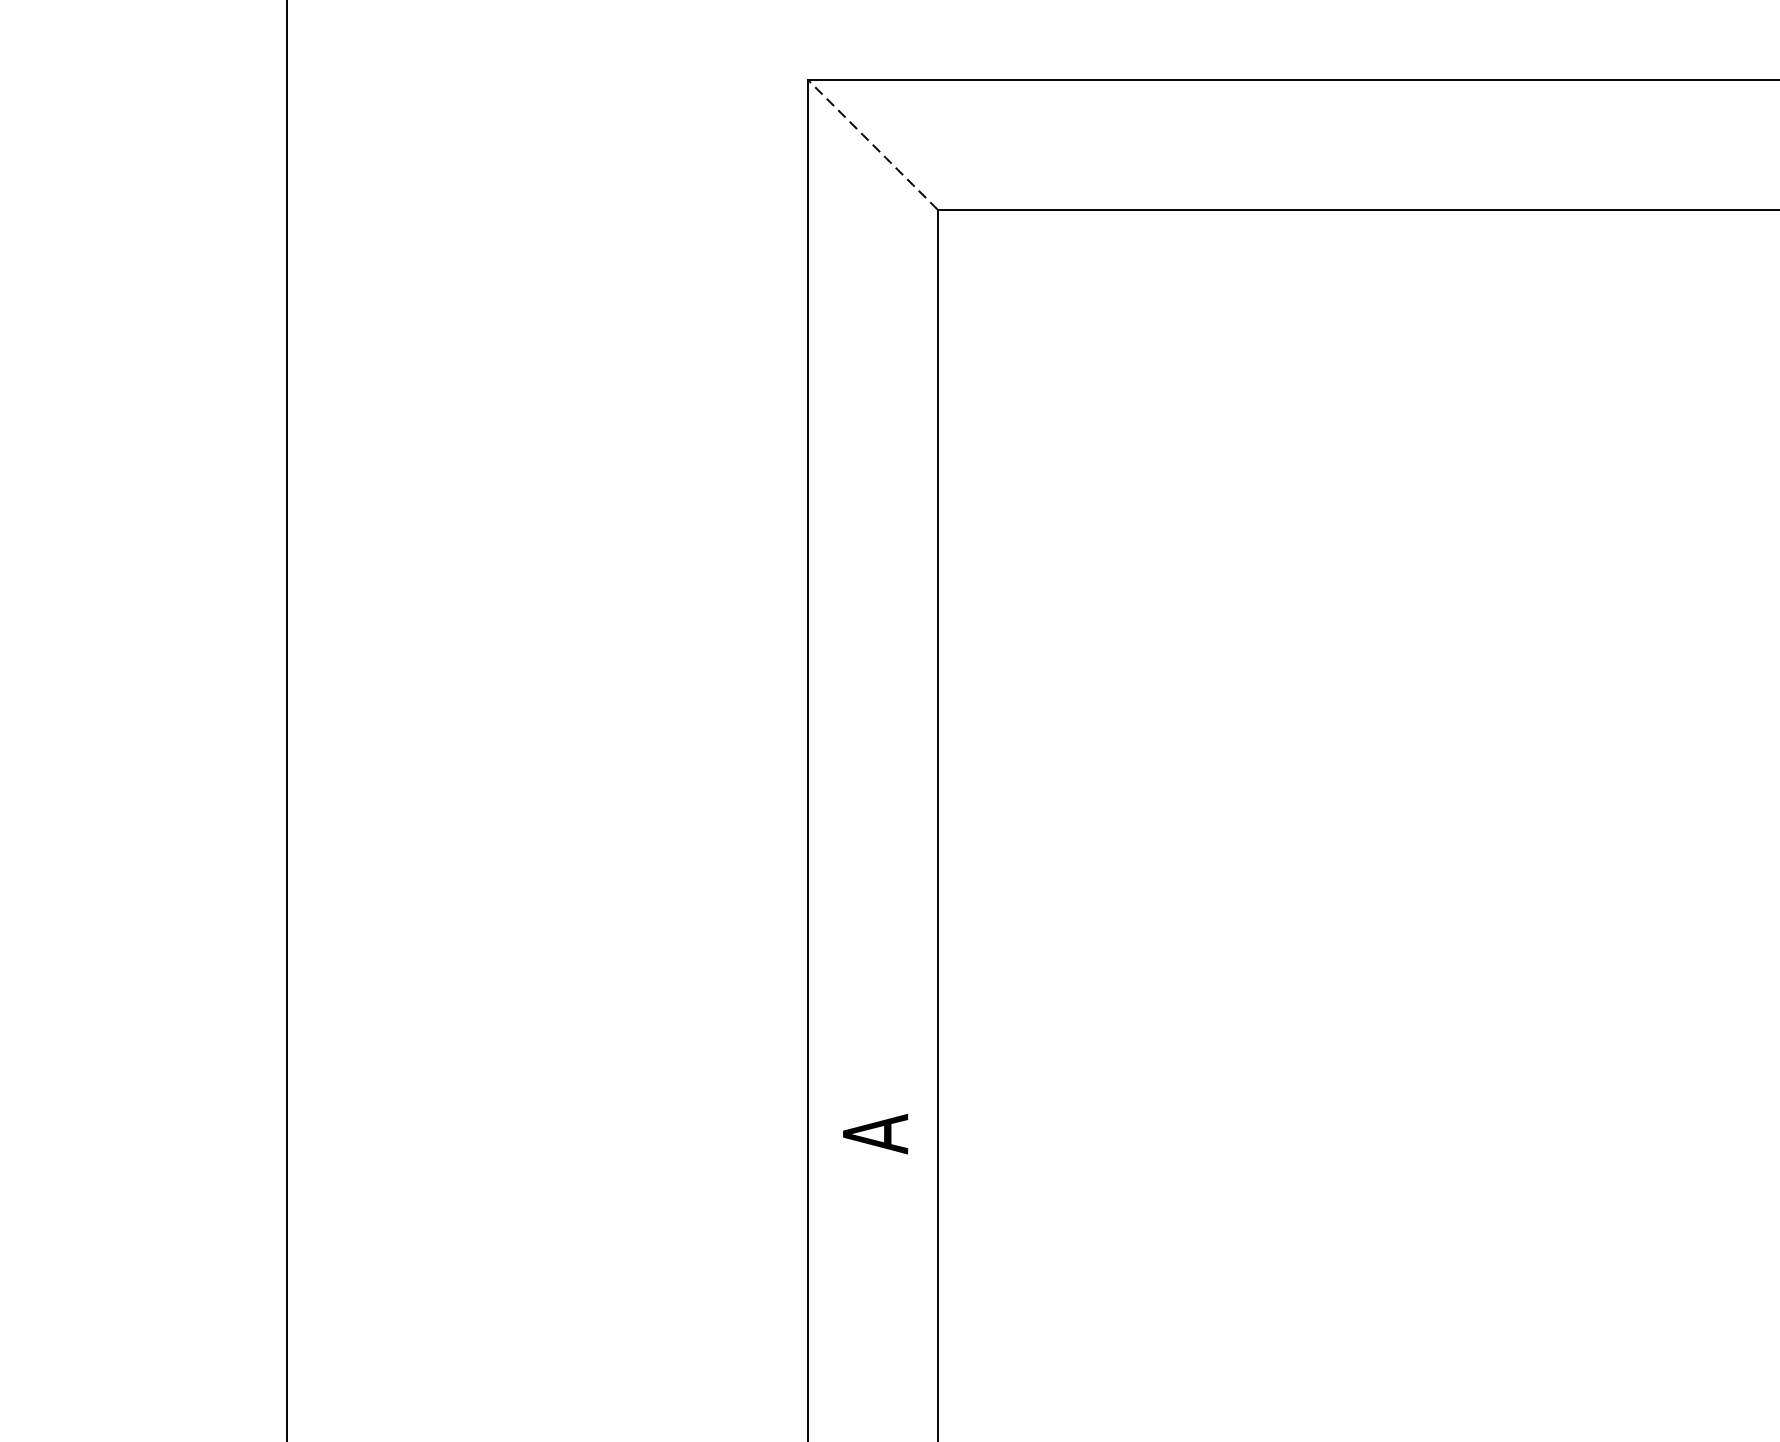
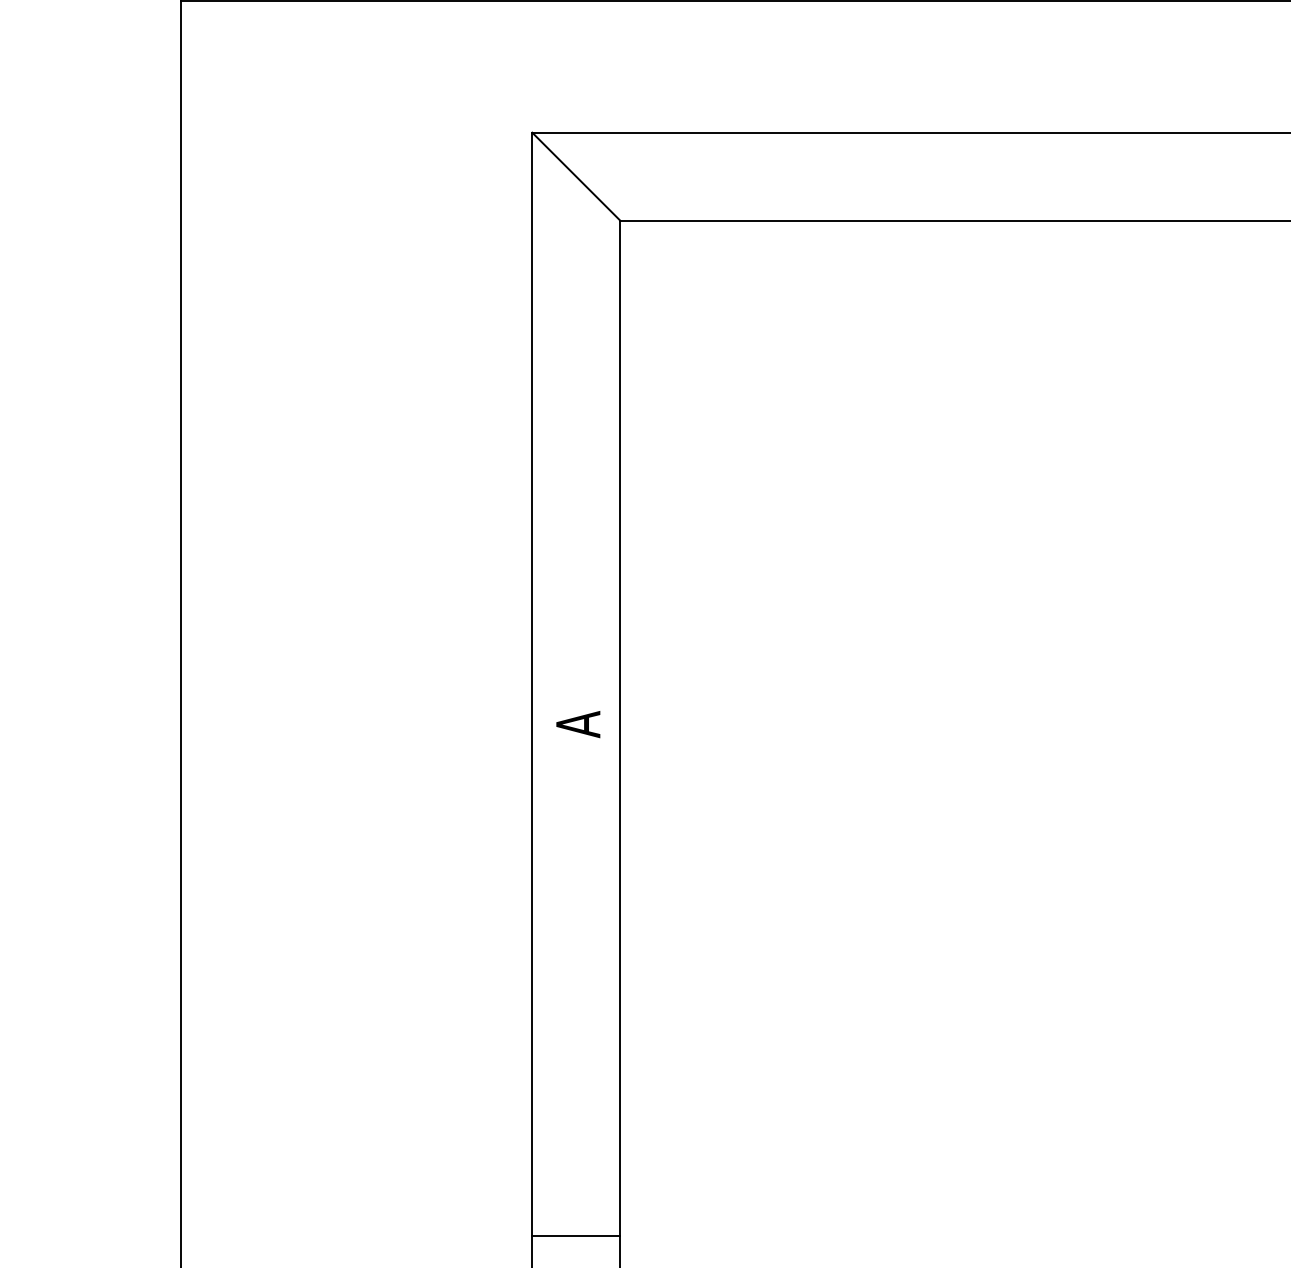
line: (871, 144) -> (575, 176), dashed -> solid
text: (875, 1134) -> (578, 724), moved

